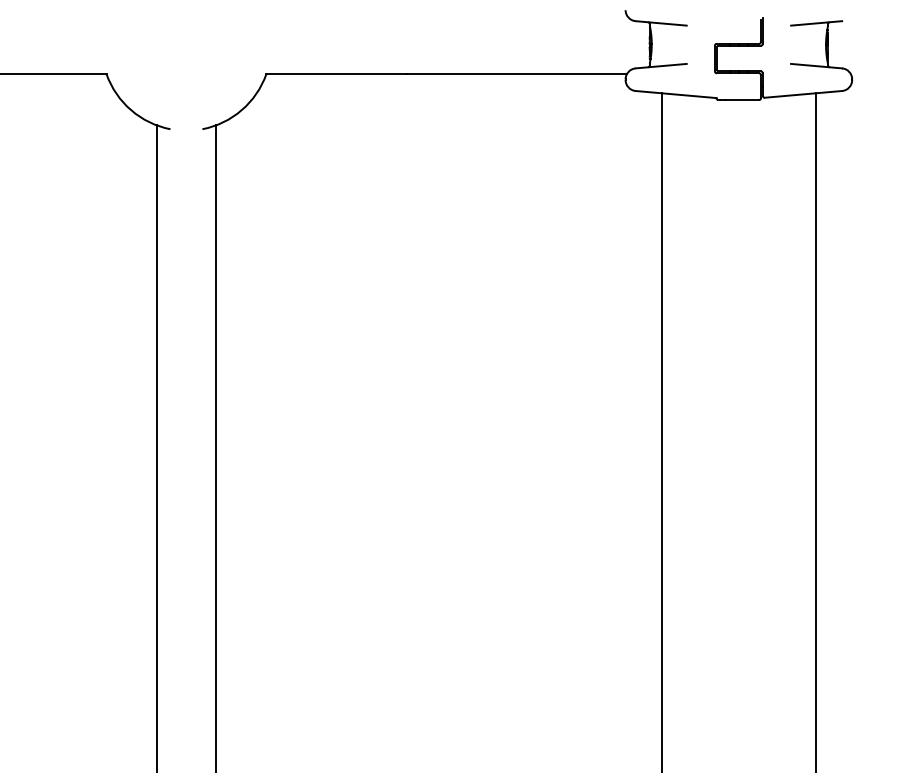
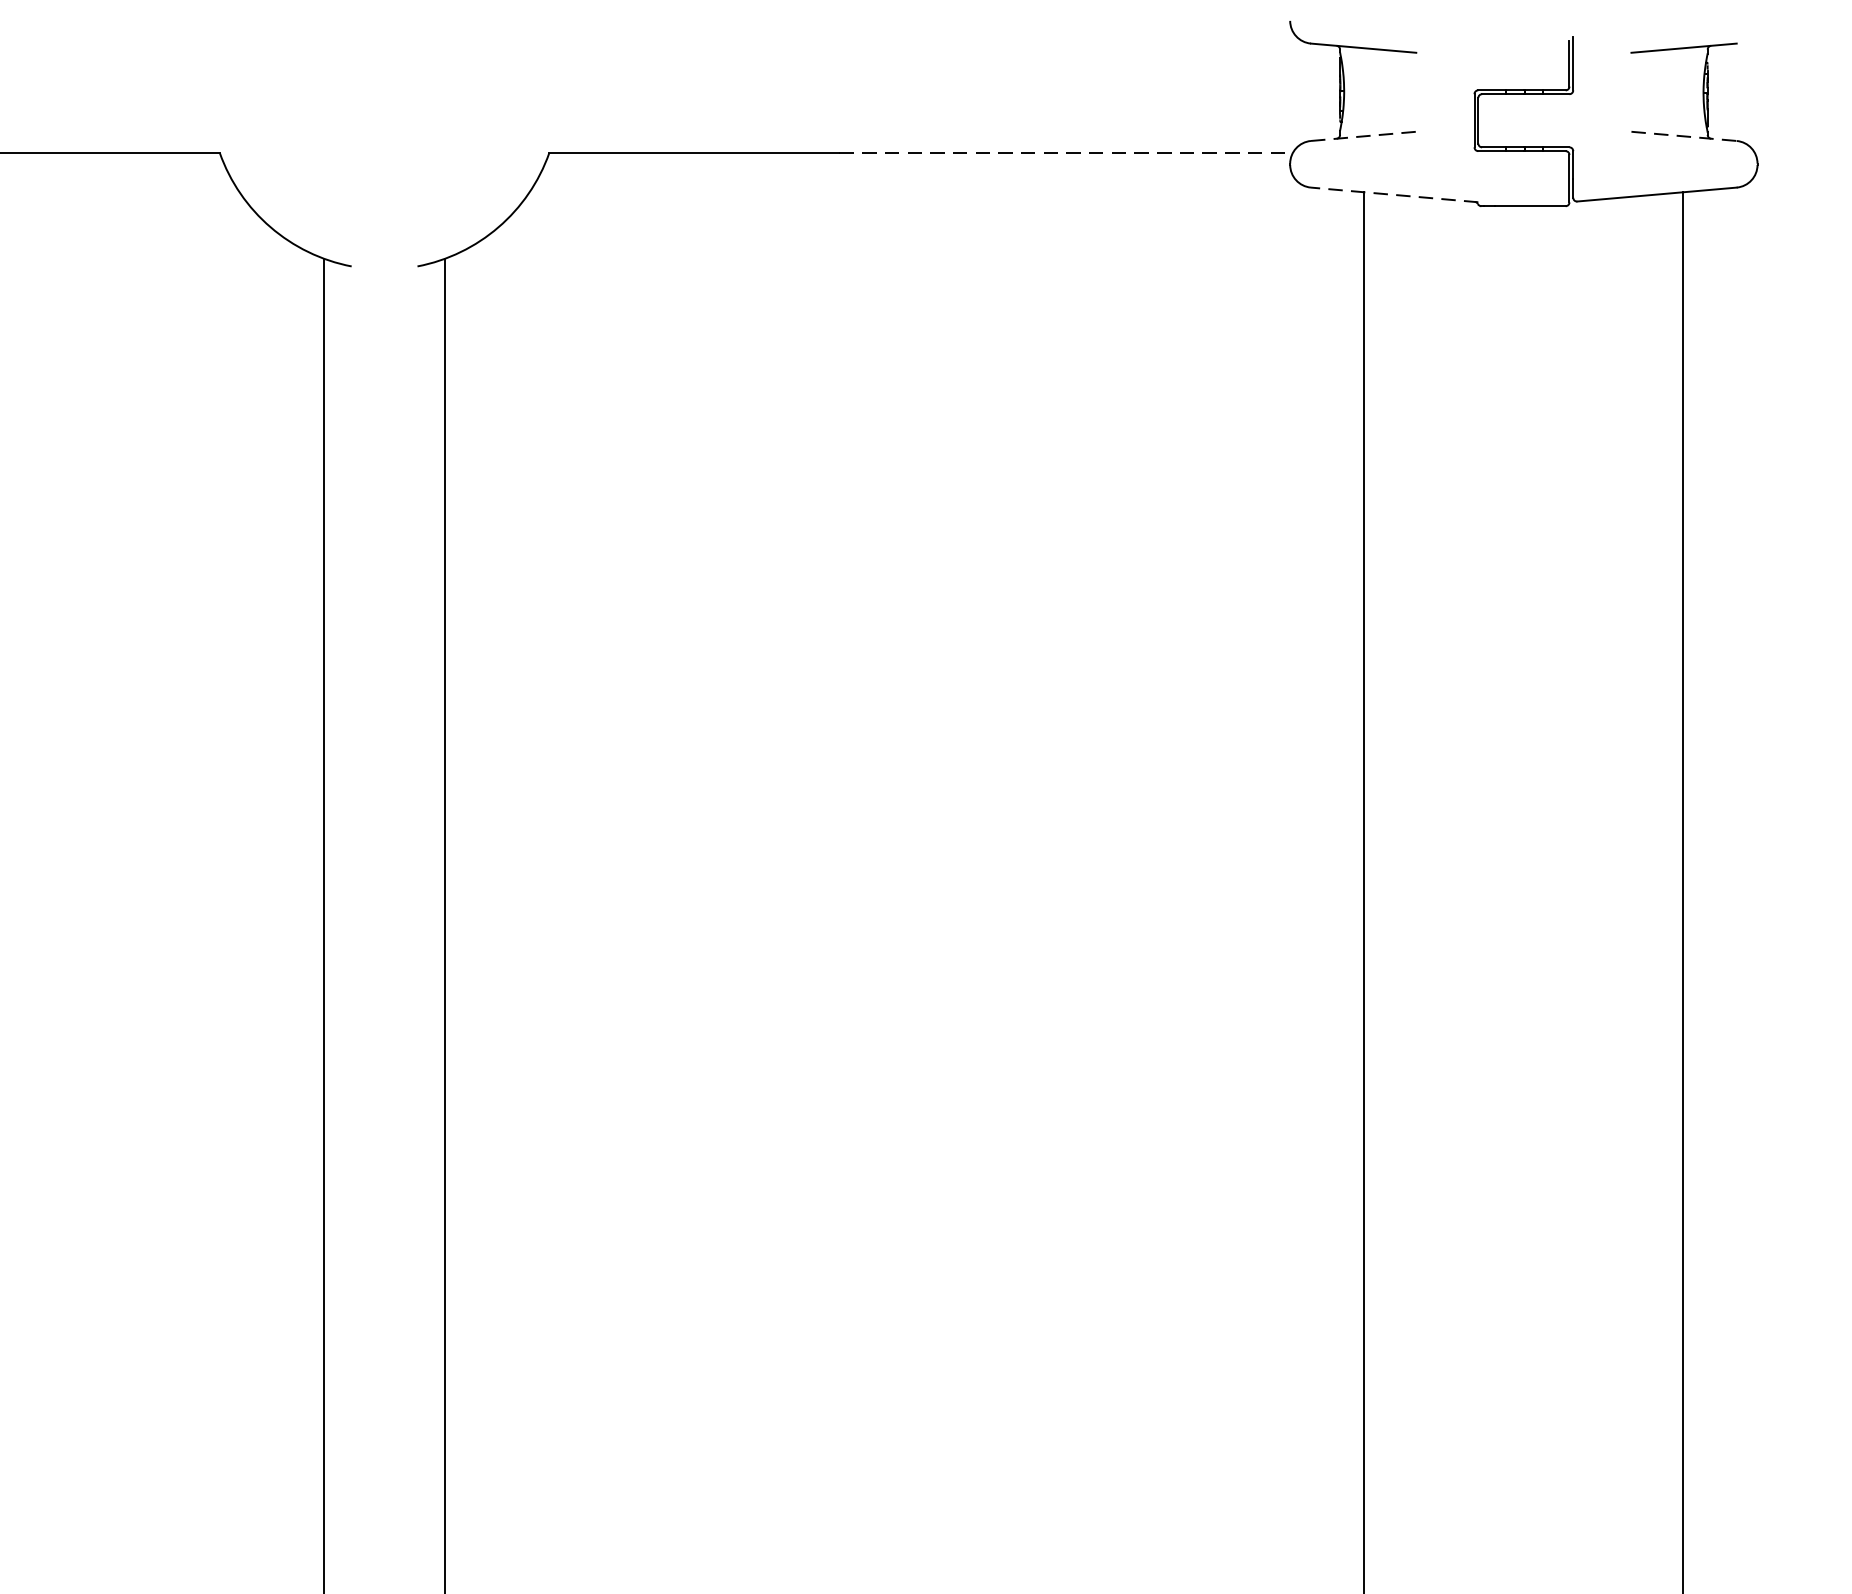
line: (661, 66) -> (1364, 137), solid -> dashed
line: (816, 66) -> (1683, 137), solid -> dashed
line: (516, 74) -> (1065, 153), solid -> dashed
line: (676, 94) -> (1395, 194), solid -> dashed

